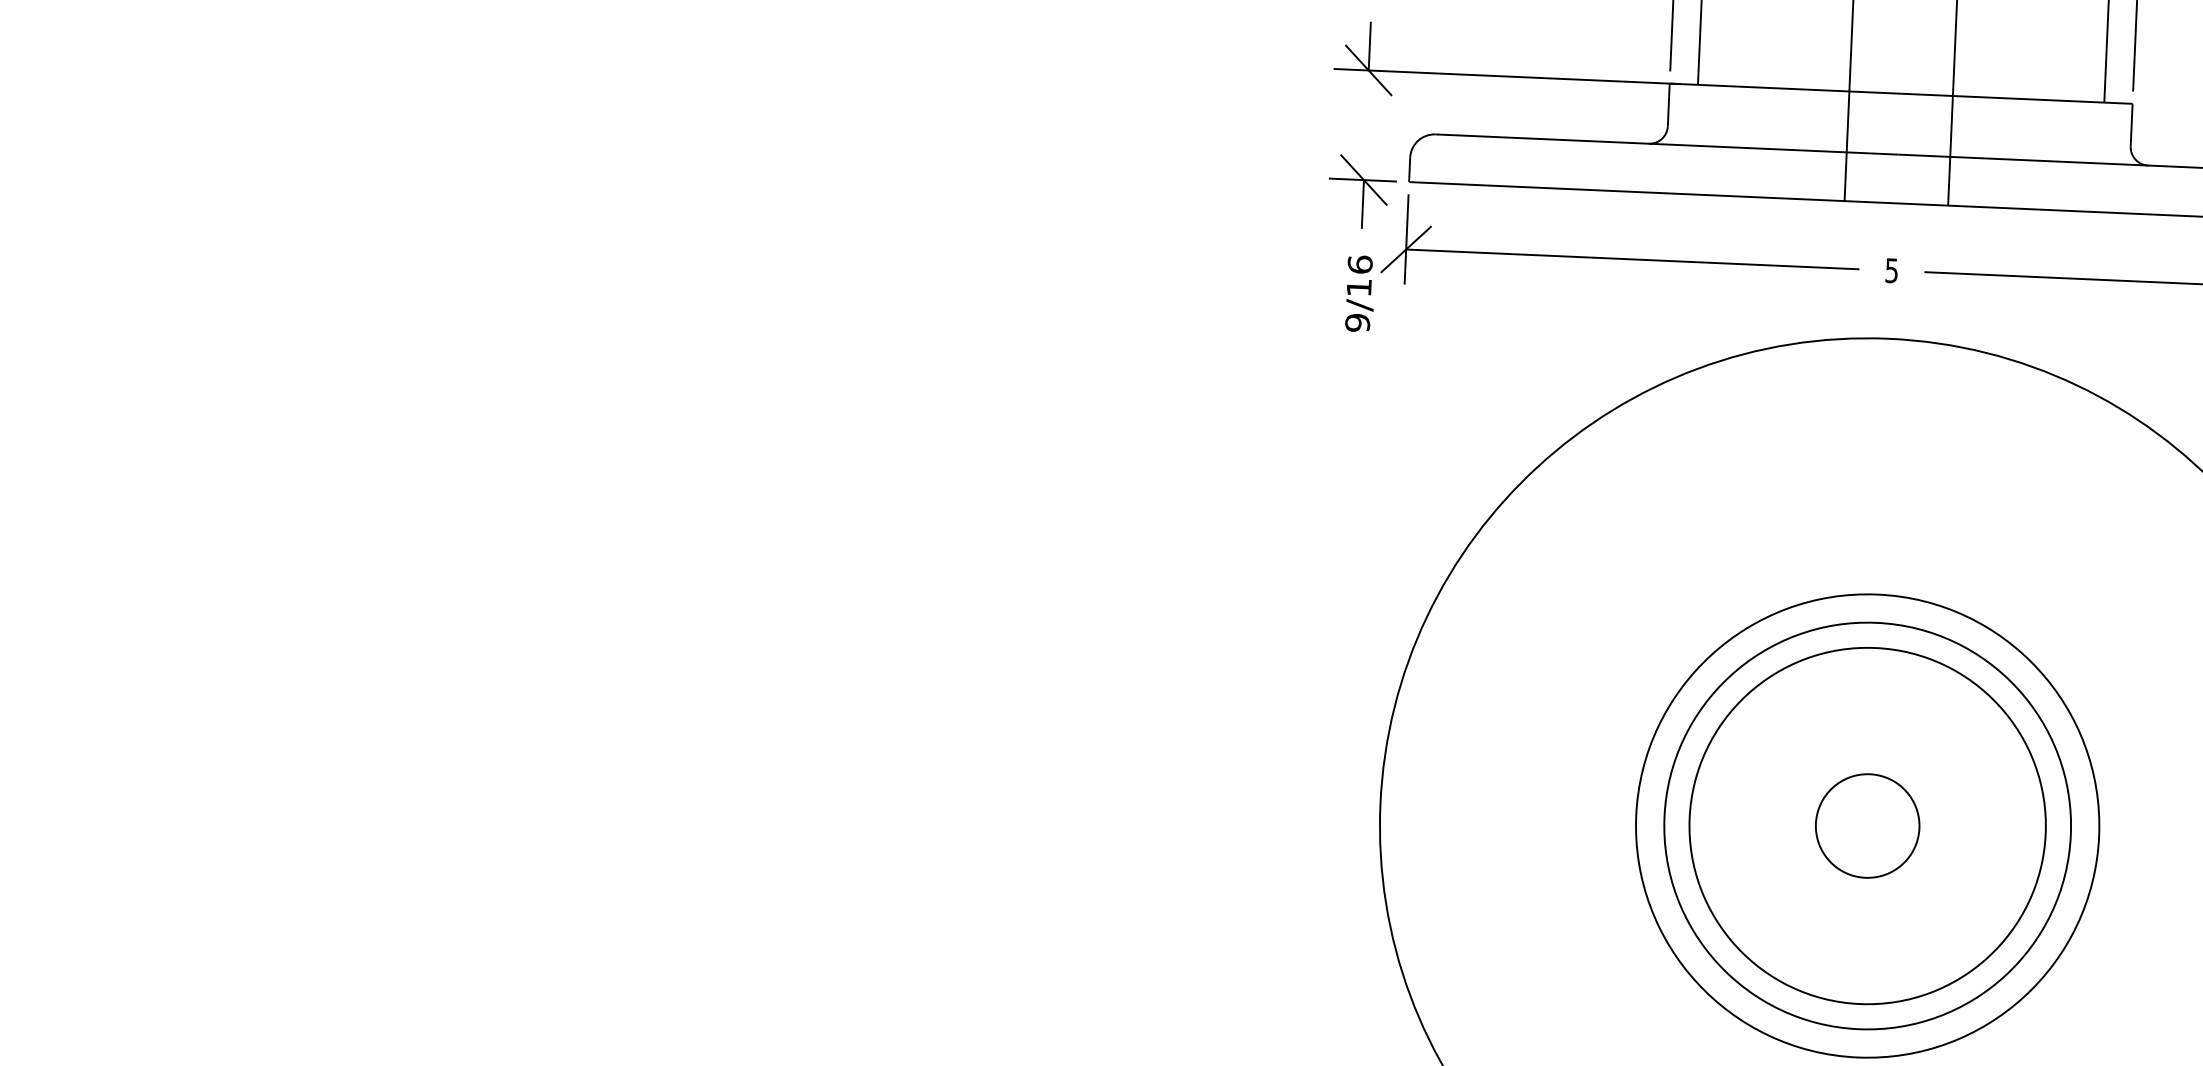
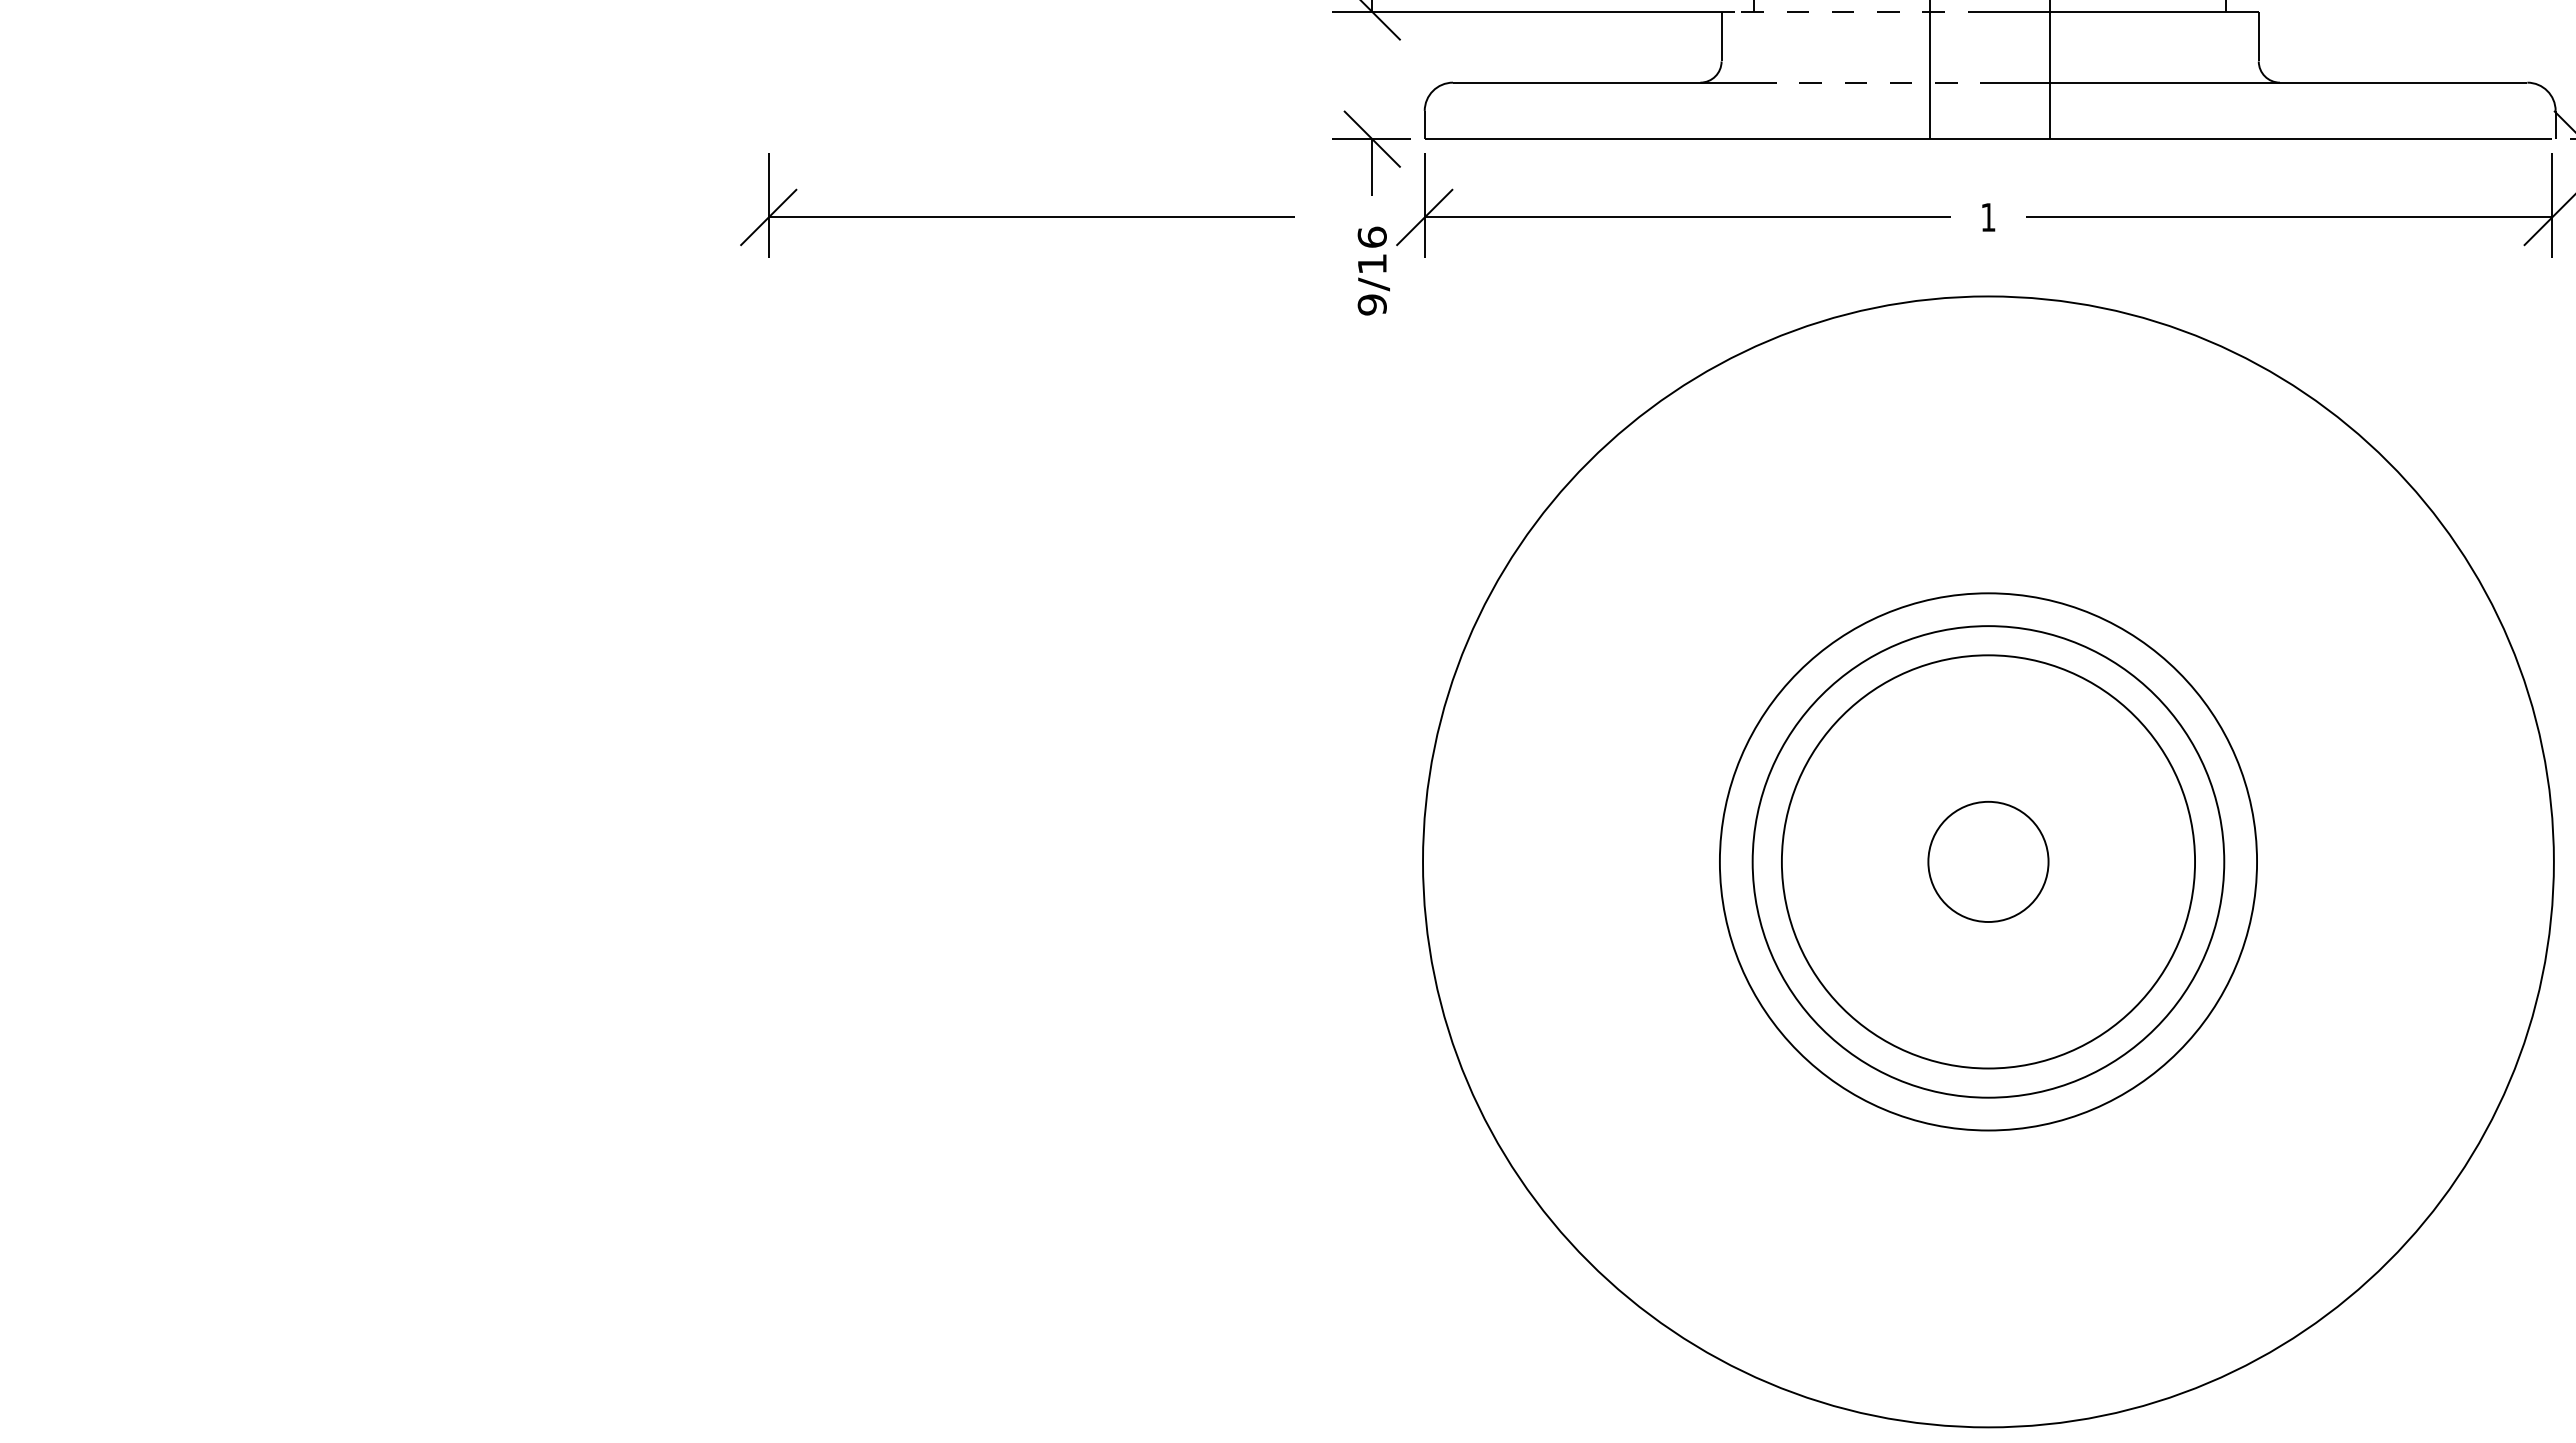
line: (1785, 88) -> (1855, 11), solid -> dashed
line: (1797, 150) -> (1872, 82), solid -> dashed
part: (1055, 233) -> (1017, 216), added
text: (1891, 270) -> (1988, 217), 5 -> 1

